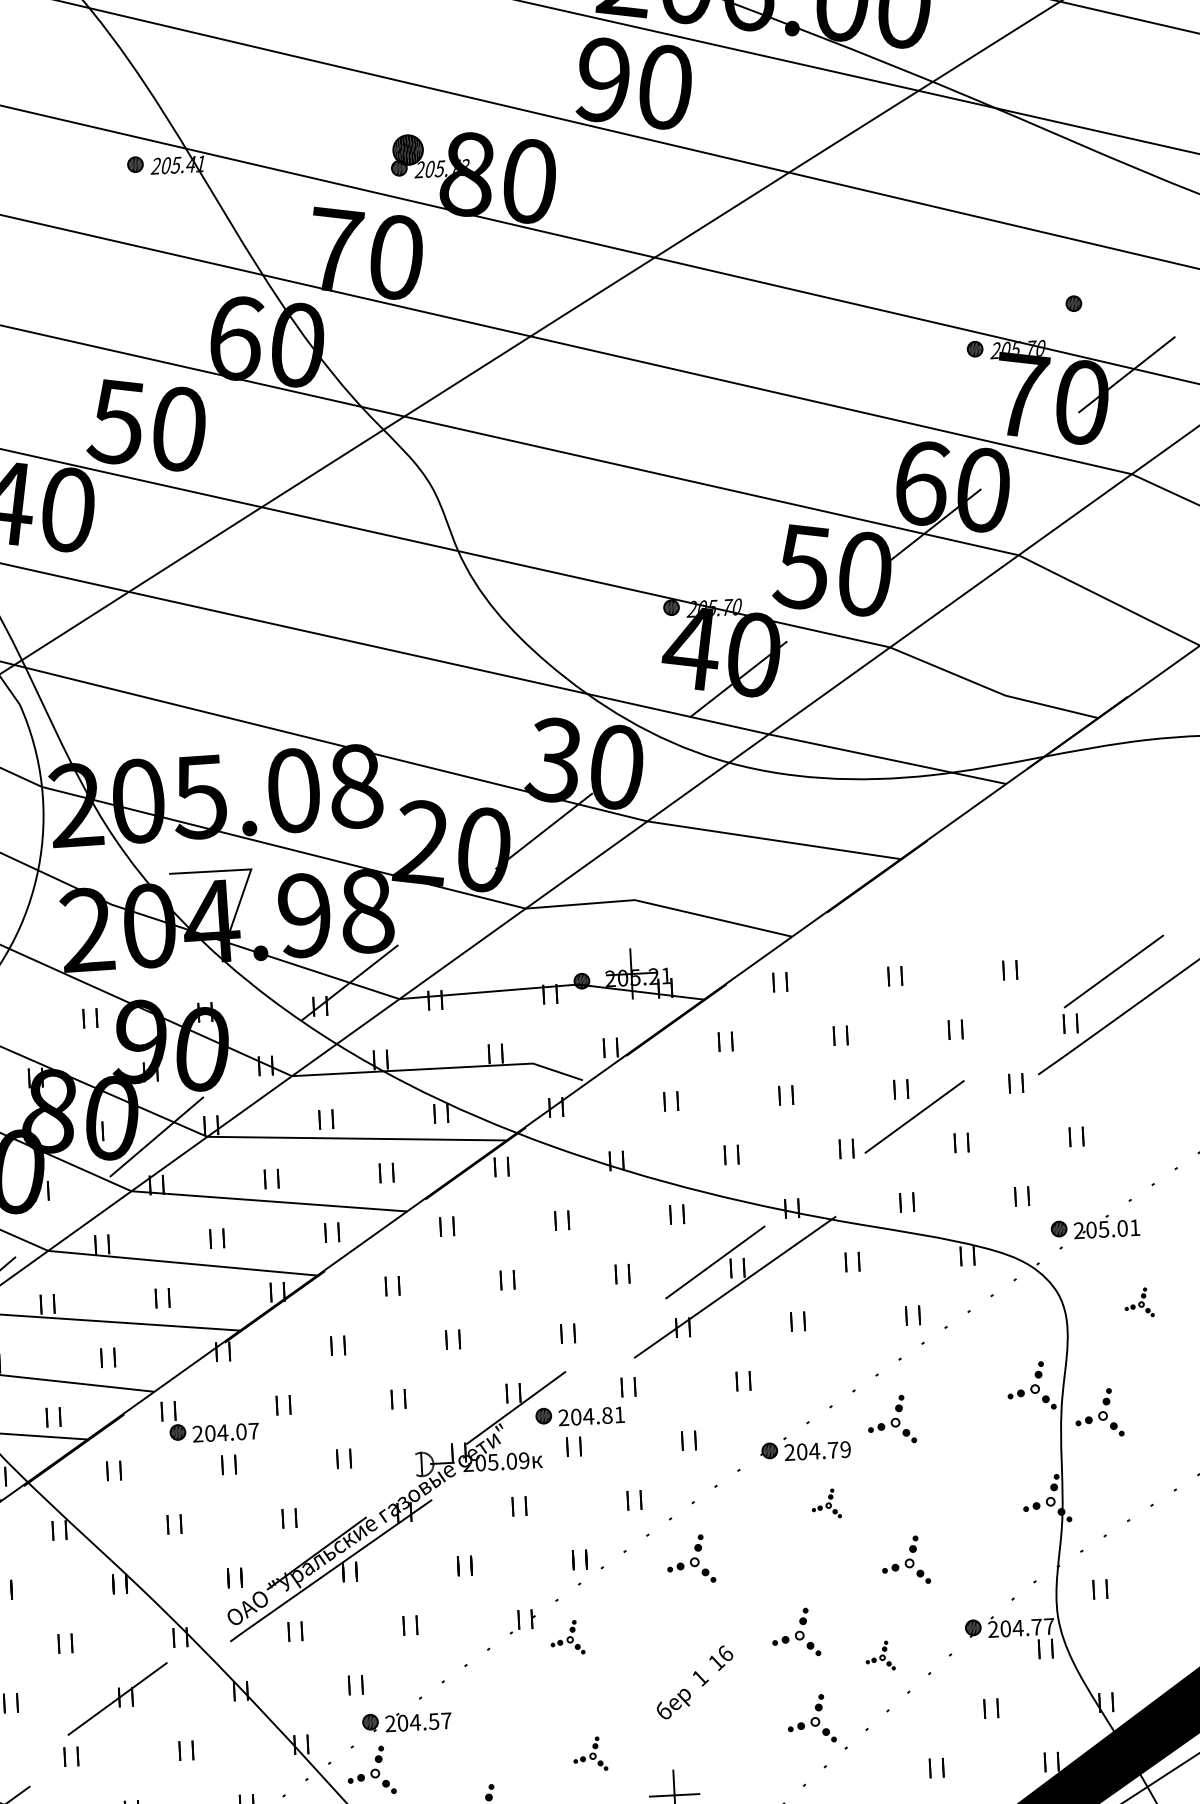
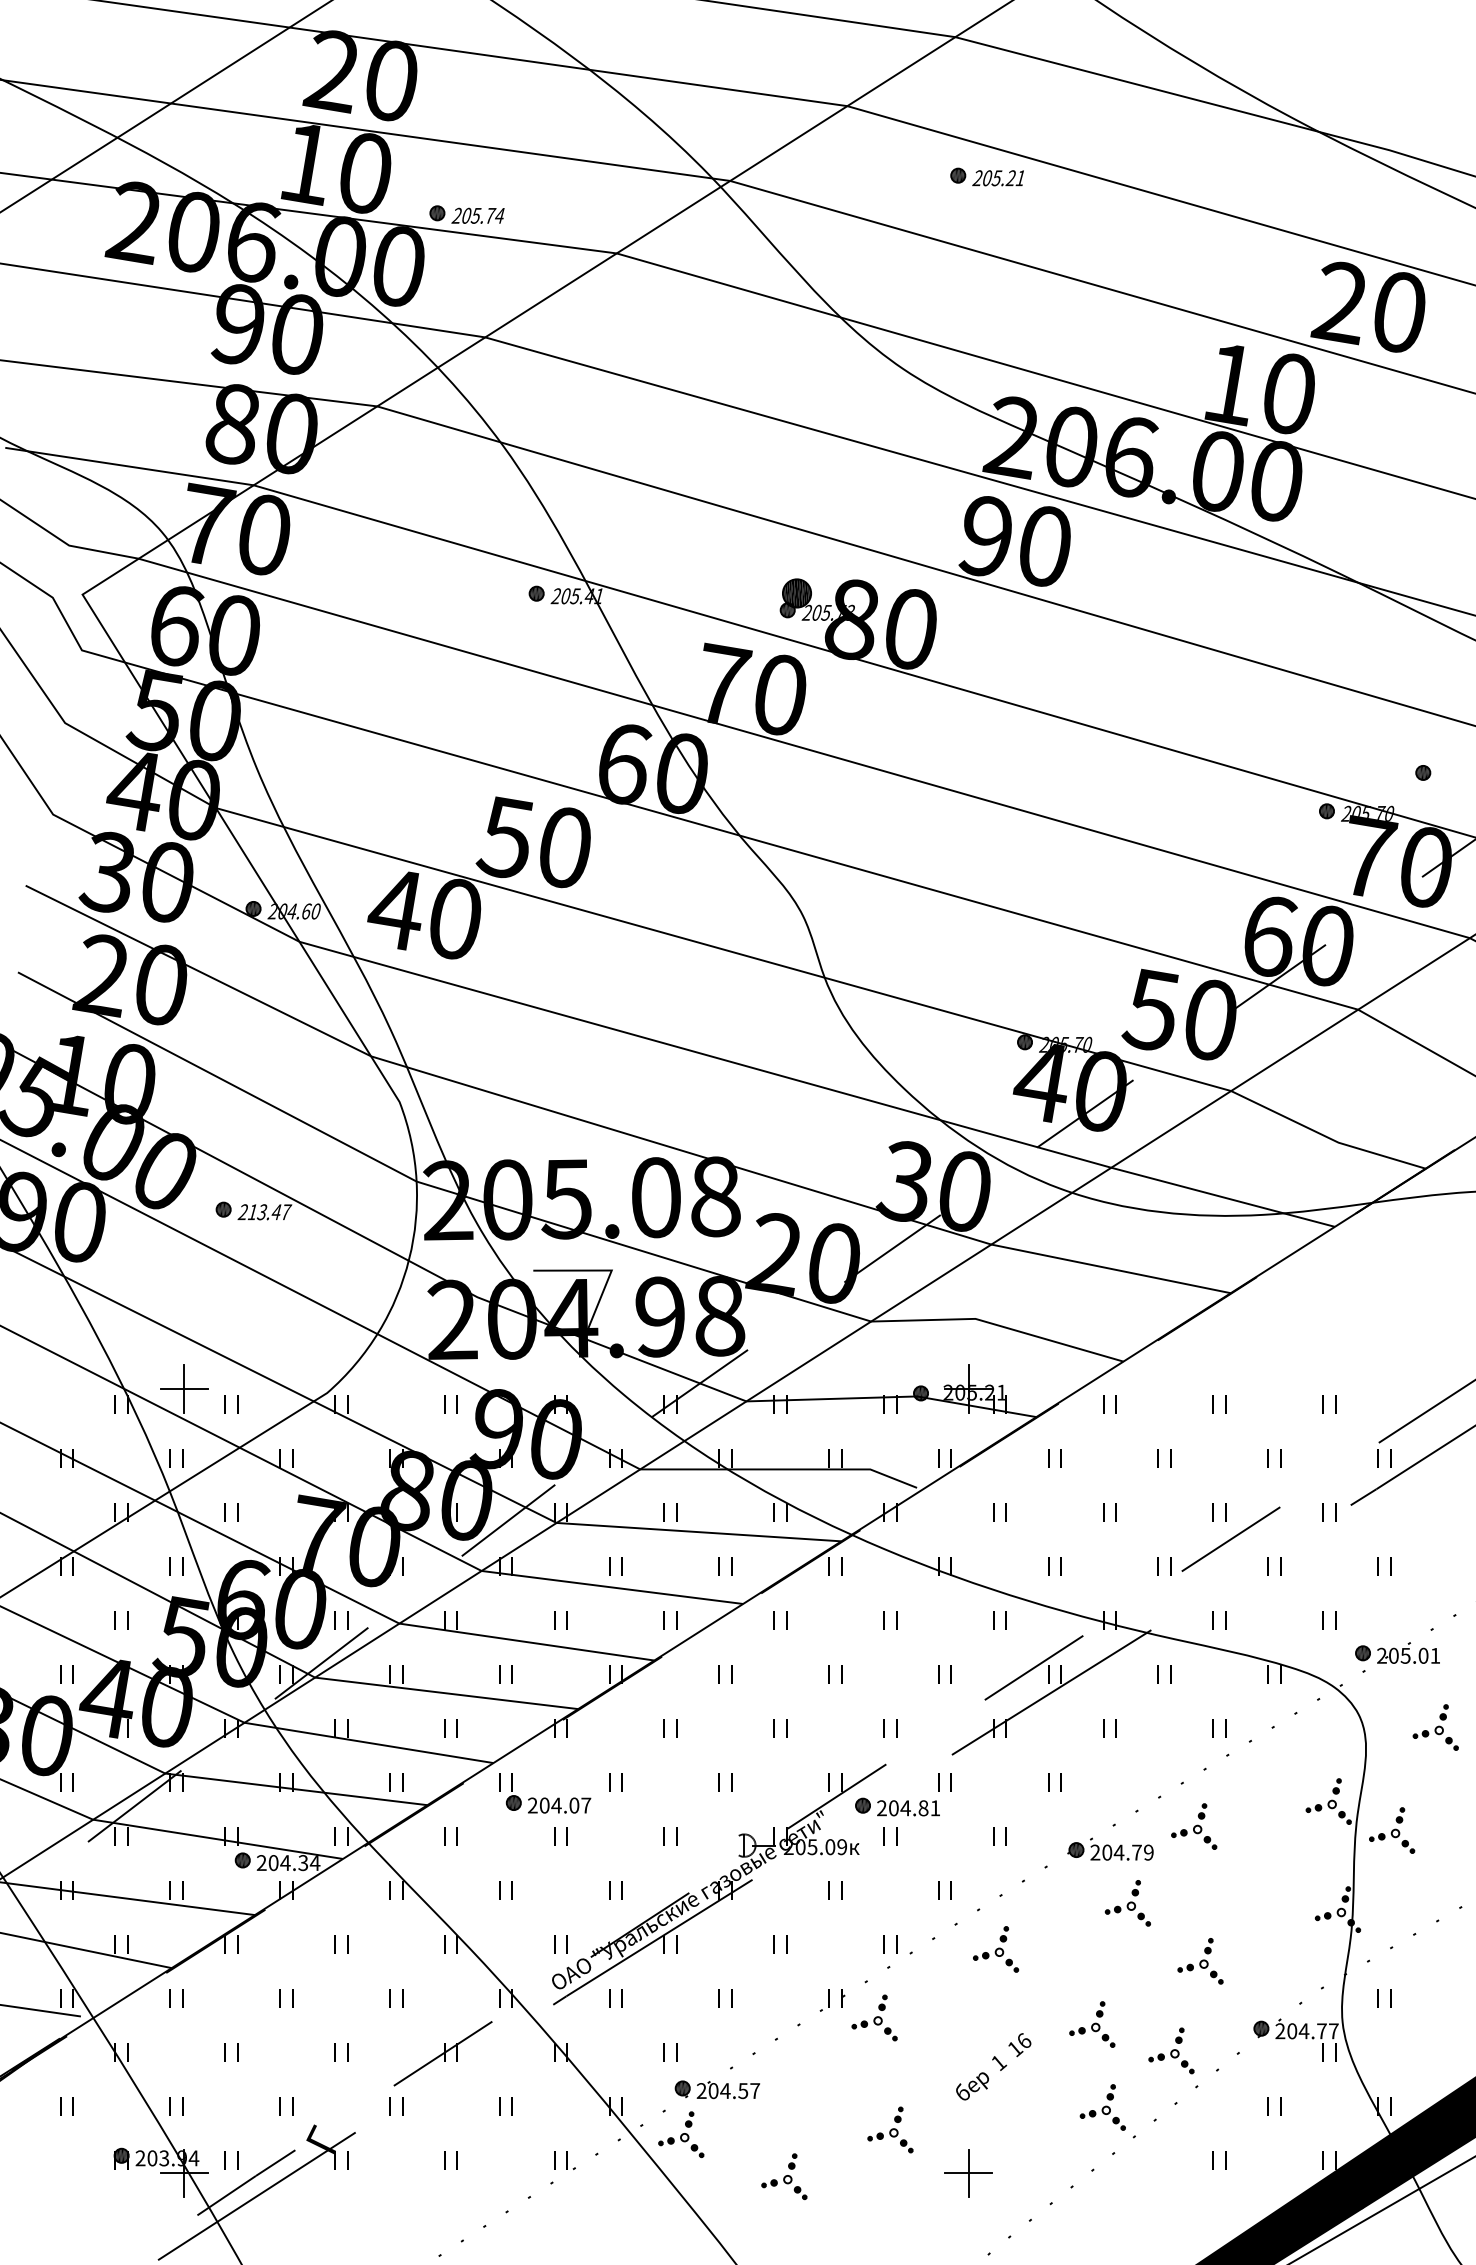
part: (1139, 1302) -> (1435, 1727), size x1.67
part: (826, 1504) -> (1127, 1903), size x1.67
part: (567, 1637) -> (874, 2017), size x1.43
part: (880, 1655) -> (1171, 2050), size x1.67
part: (590, 1753) -> (890, 2129), size x1.43

